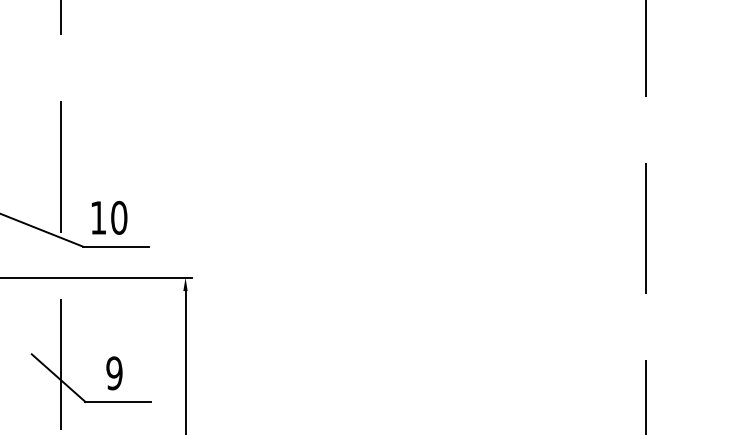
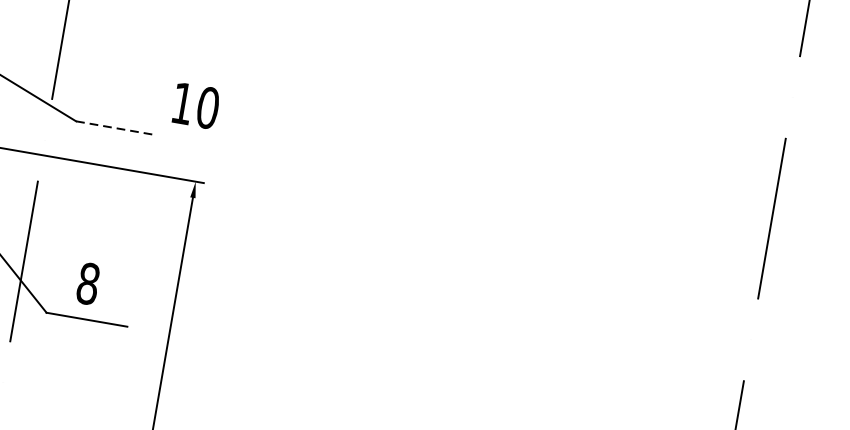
text: (109, 217) -> (196, 105), moved
line: (115, 246) -> (116, 128), solid -> dashed
text: (114, 373) -> (88, 283), 9 -> 8

